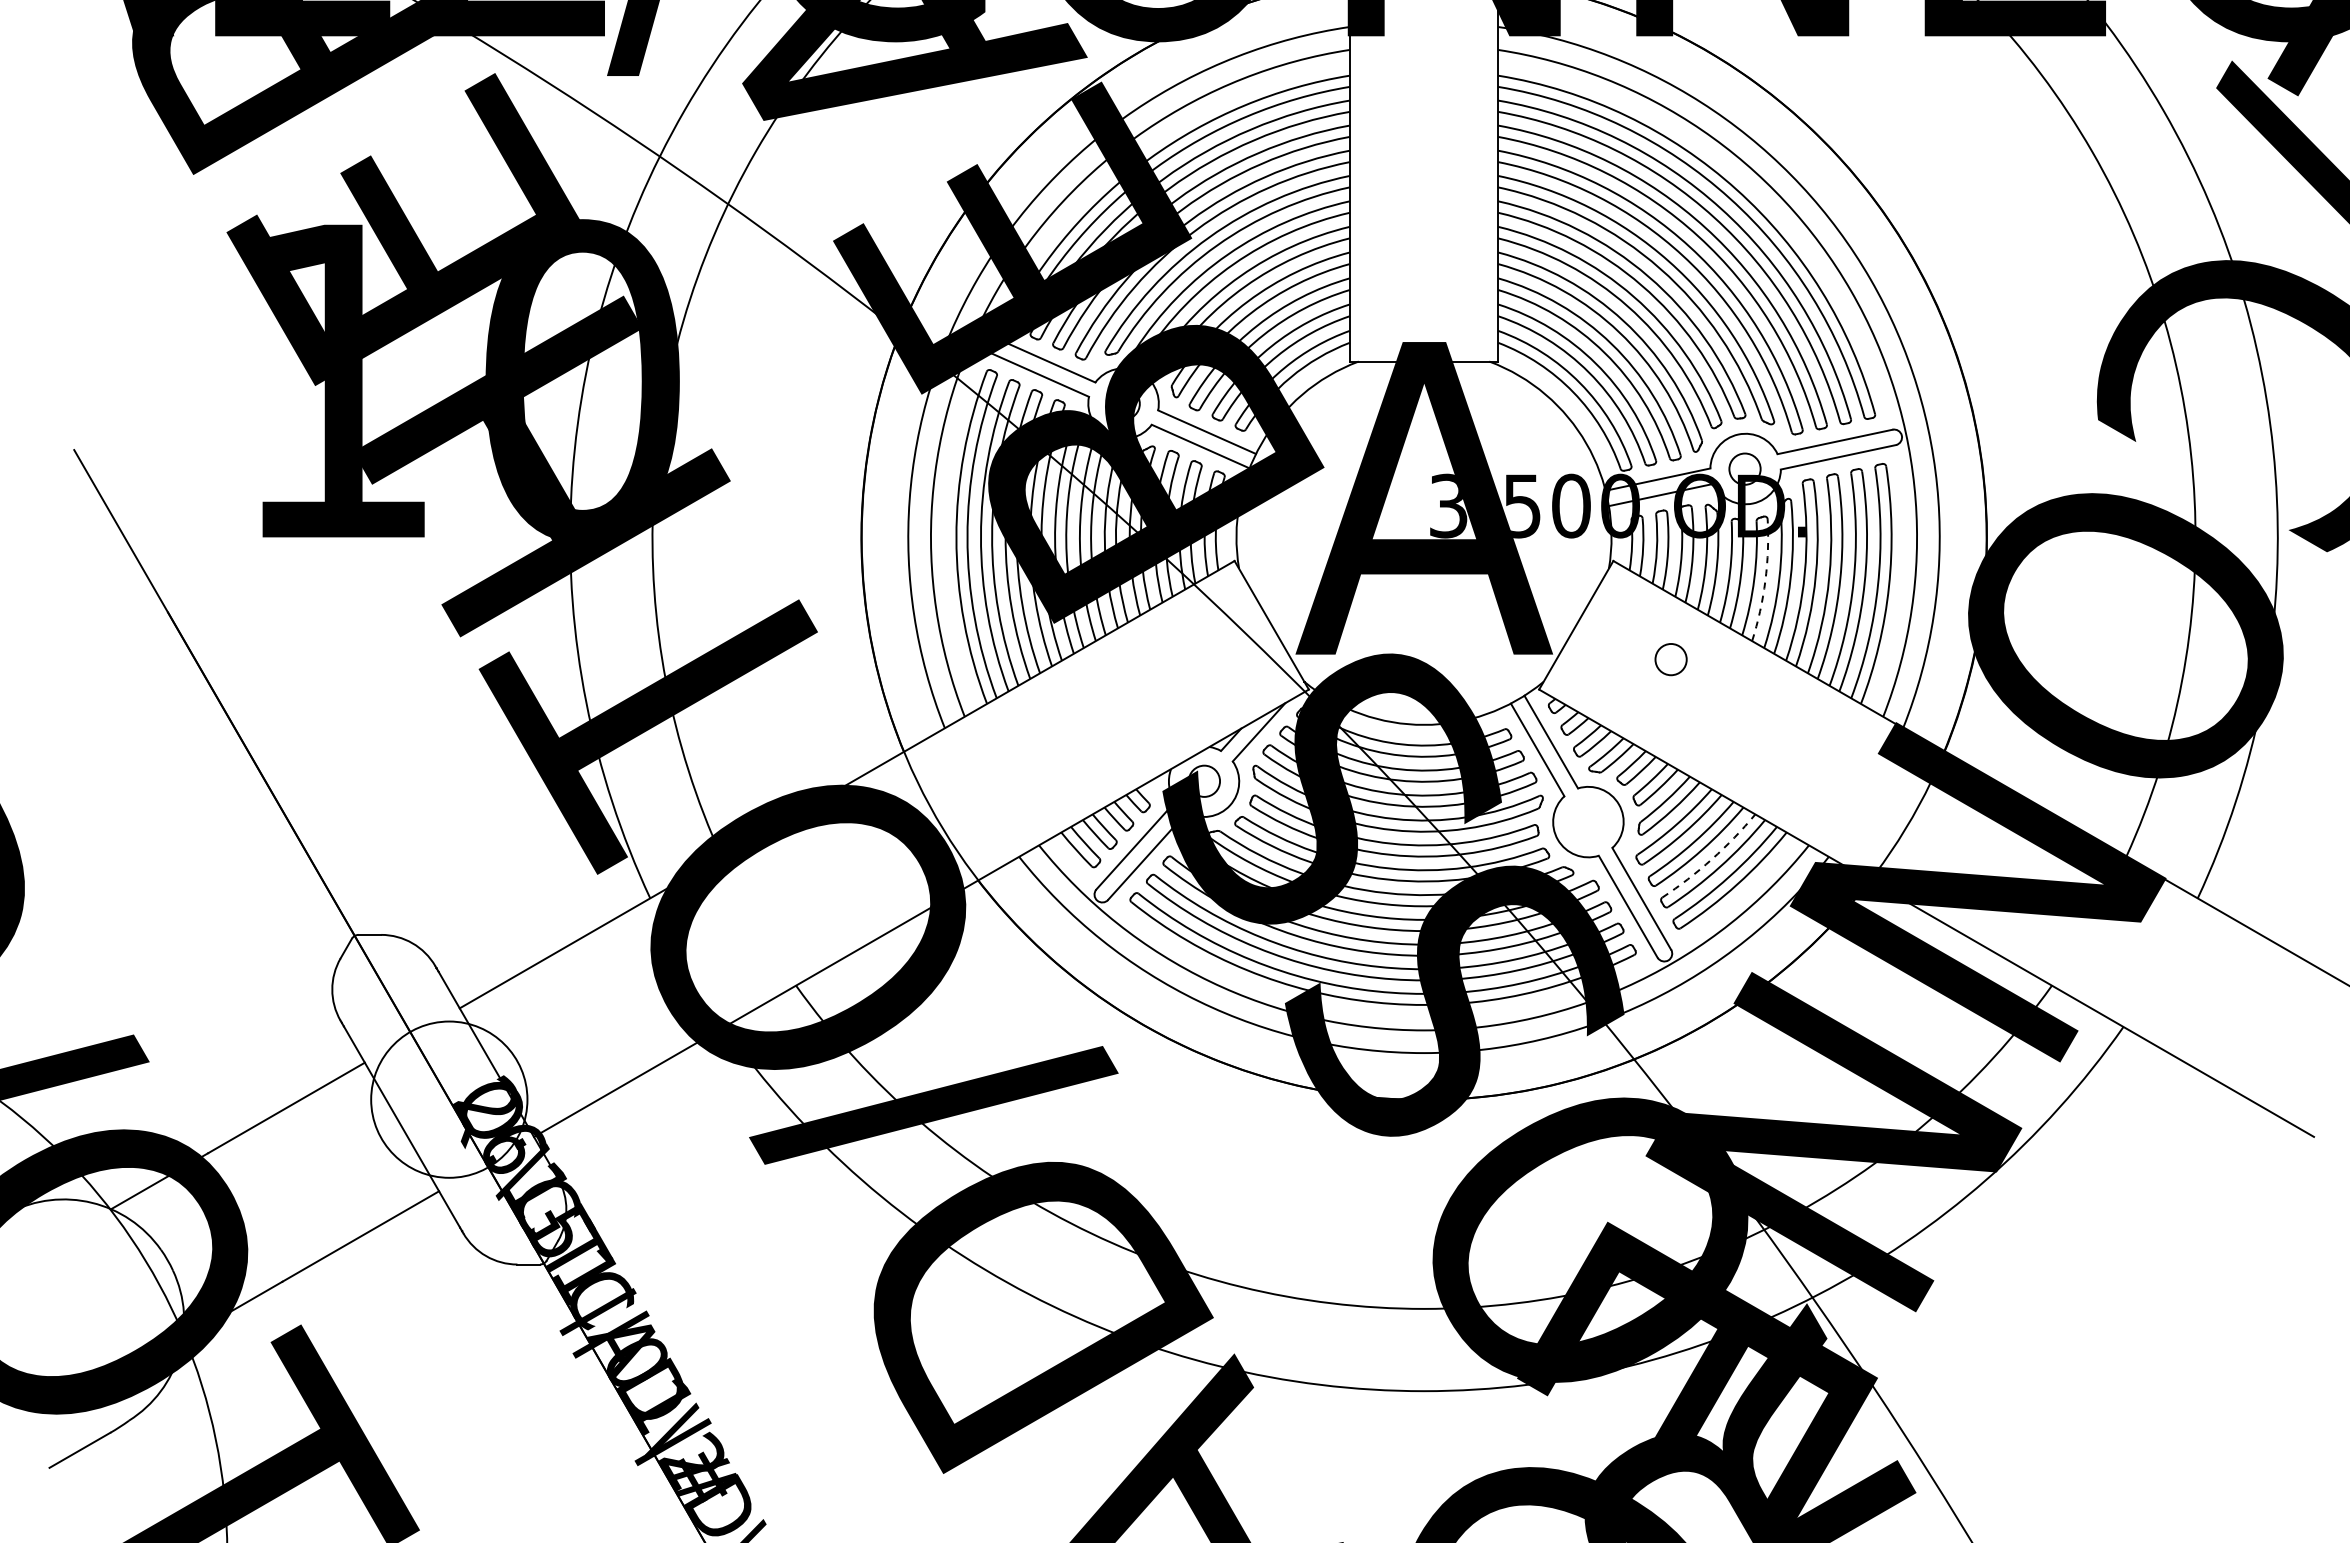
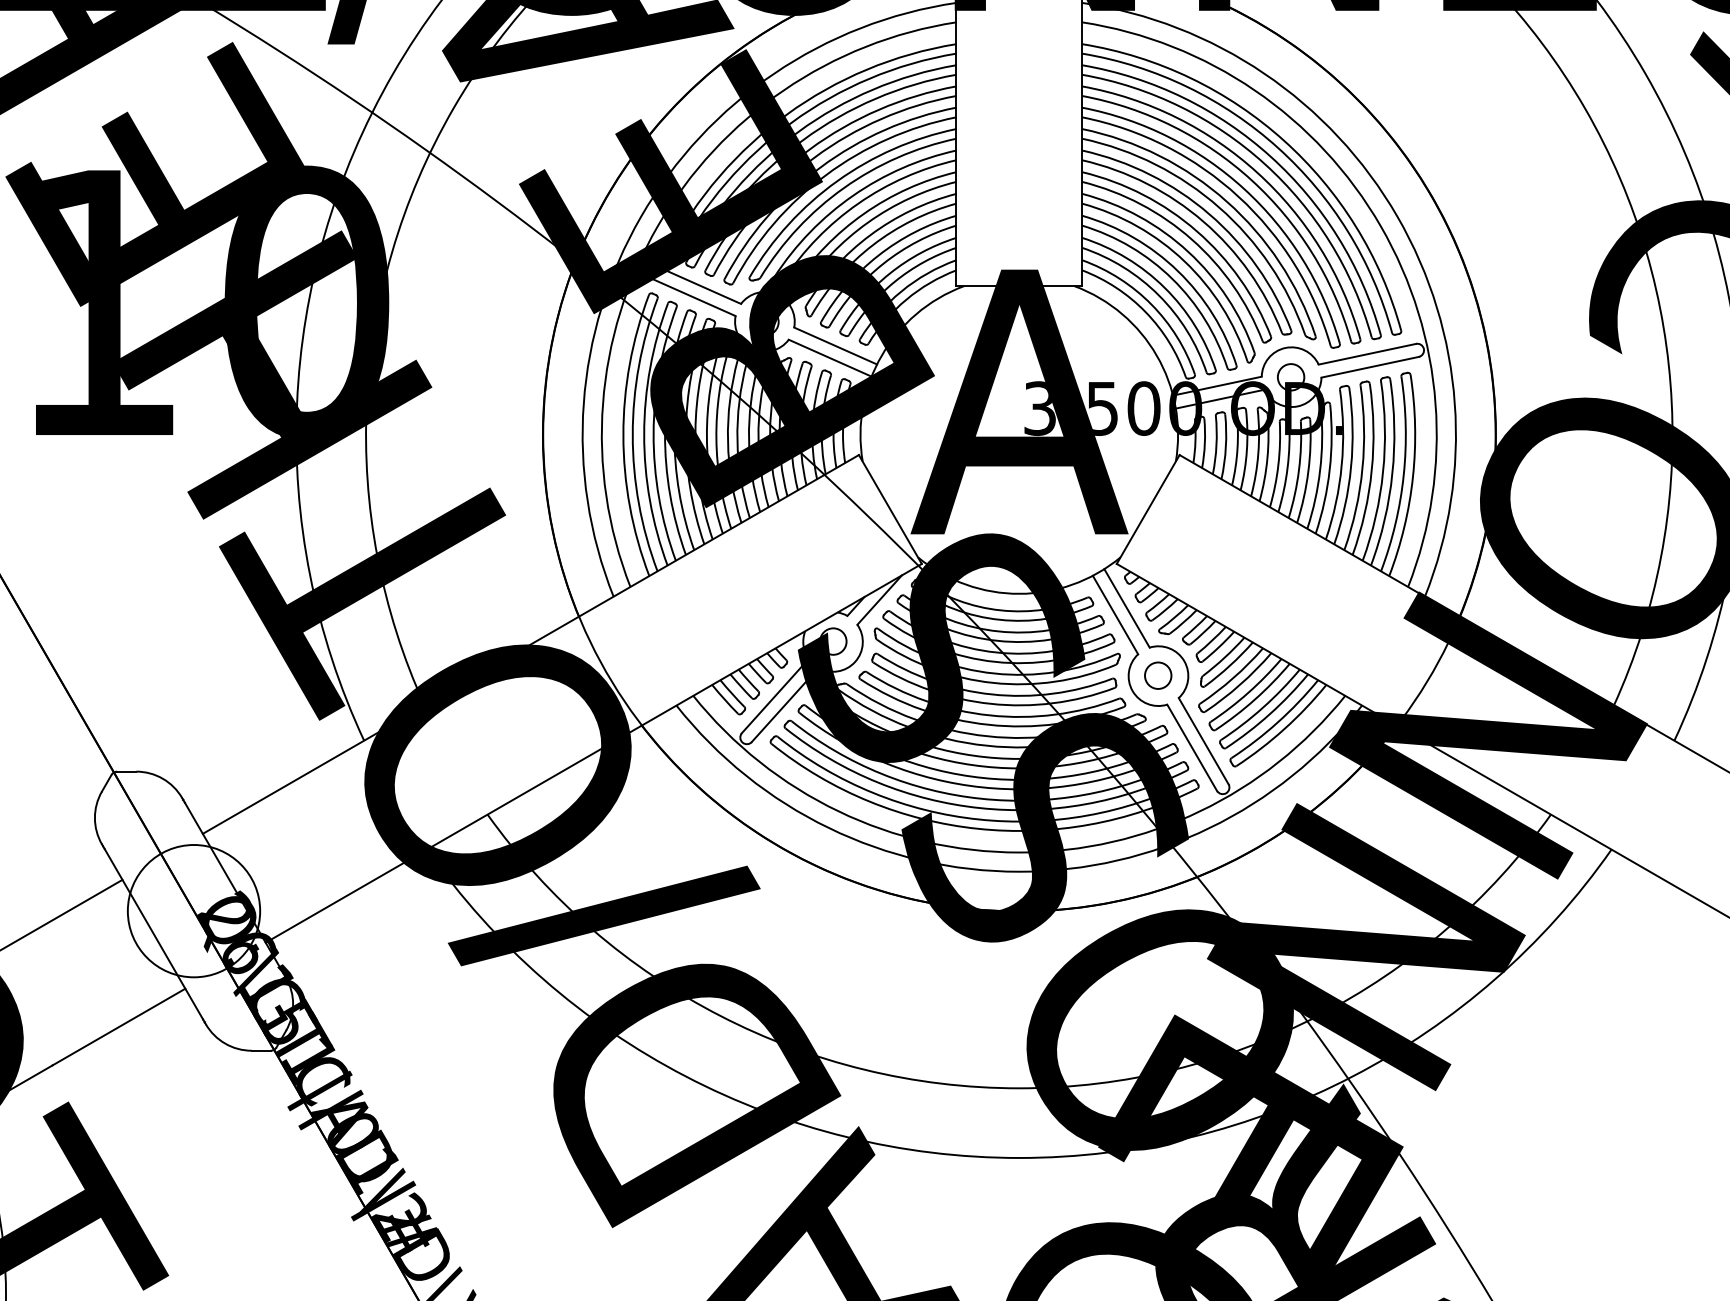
arc: (1765, 580) -> (1308, 471), dashed -> solid
circle: (1670, 659) -> (1157, 675), moved
arc: (1711, 859) -> (1262, 707), dashed -> solid

